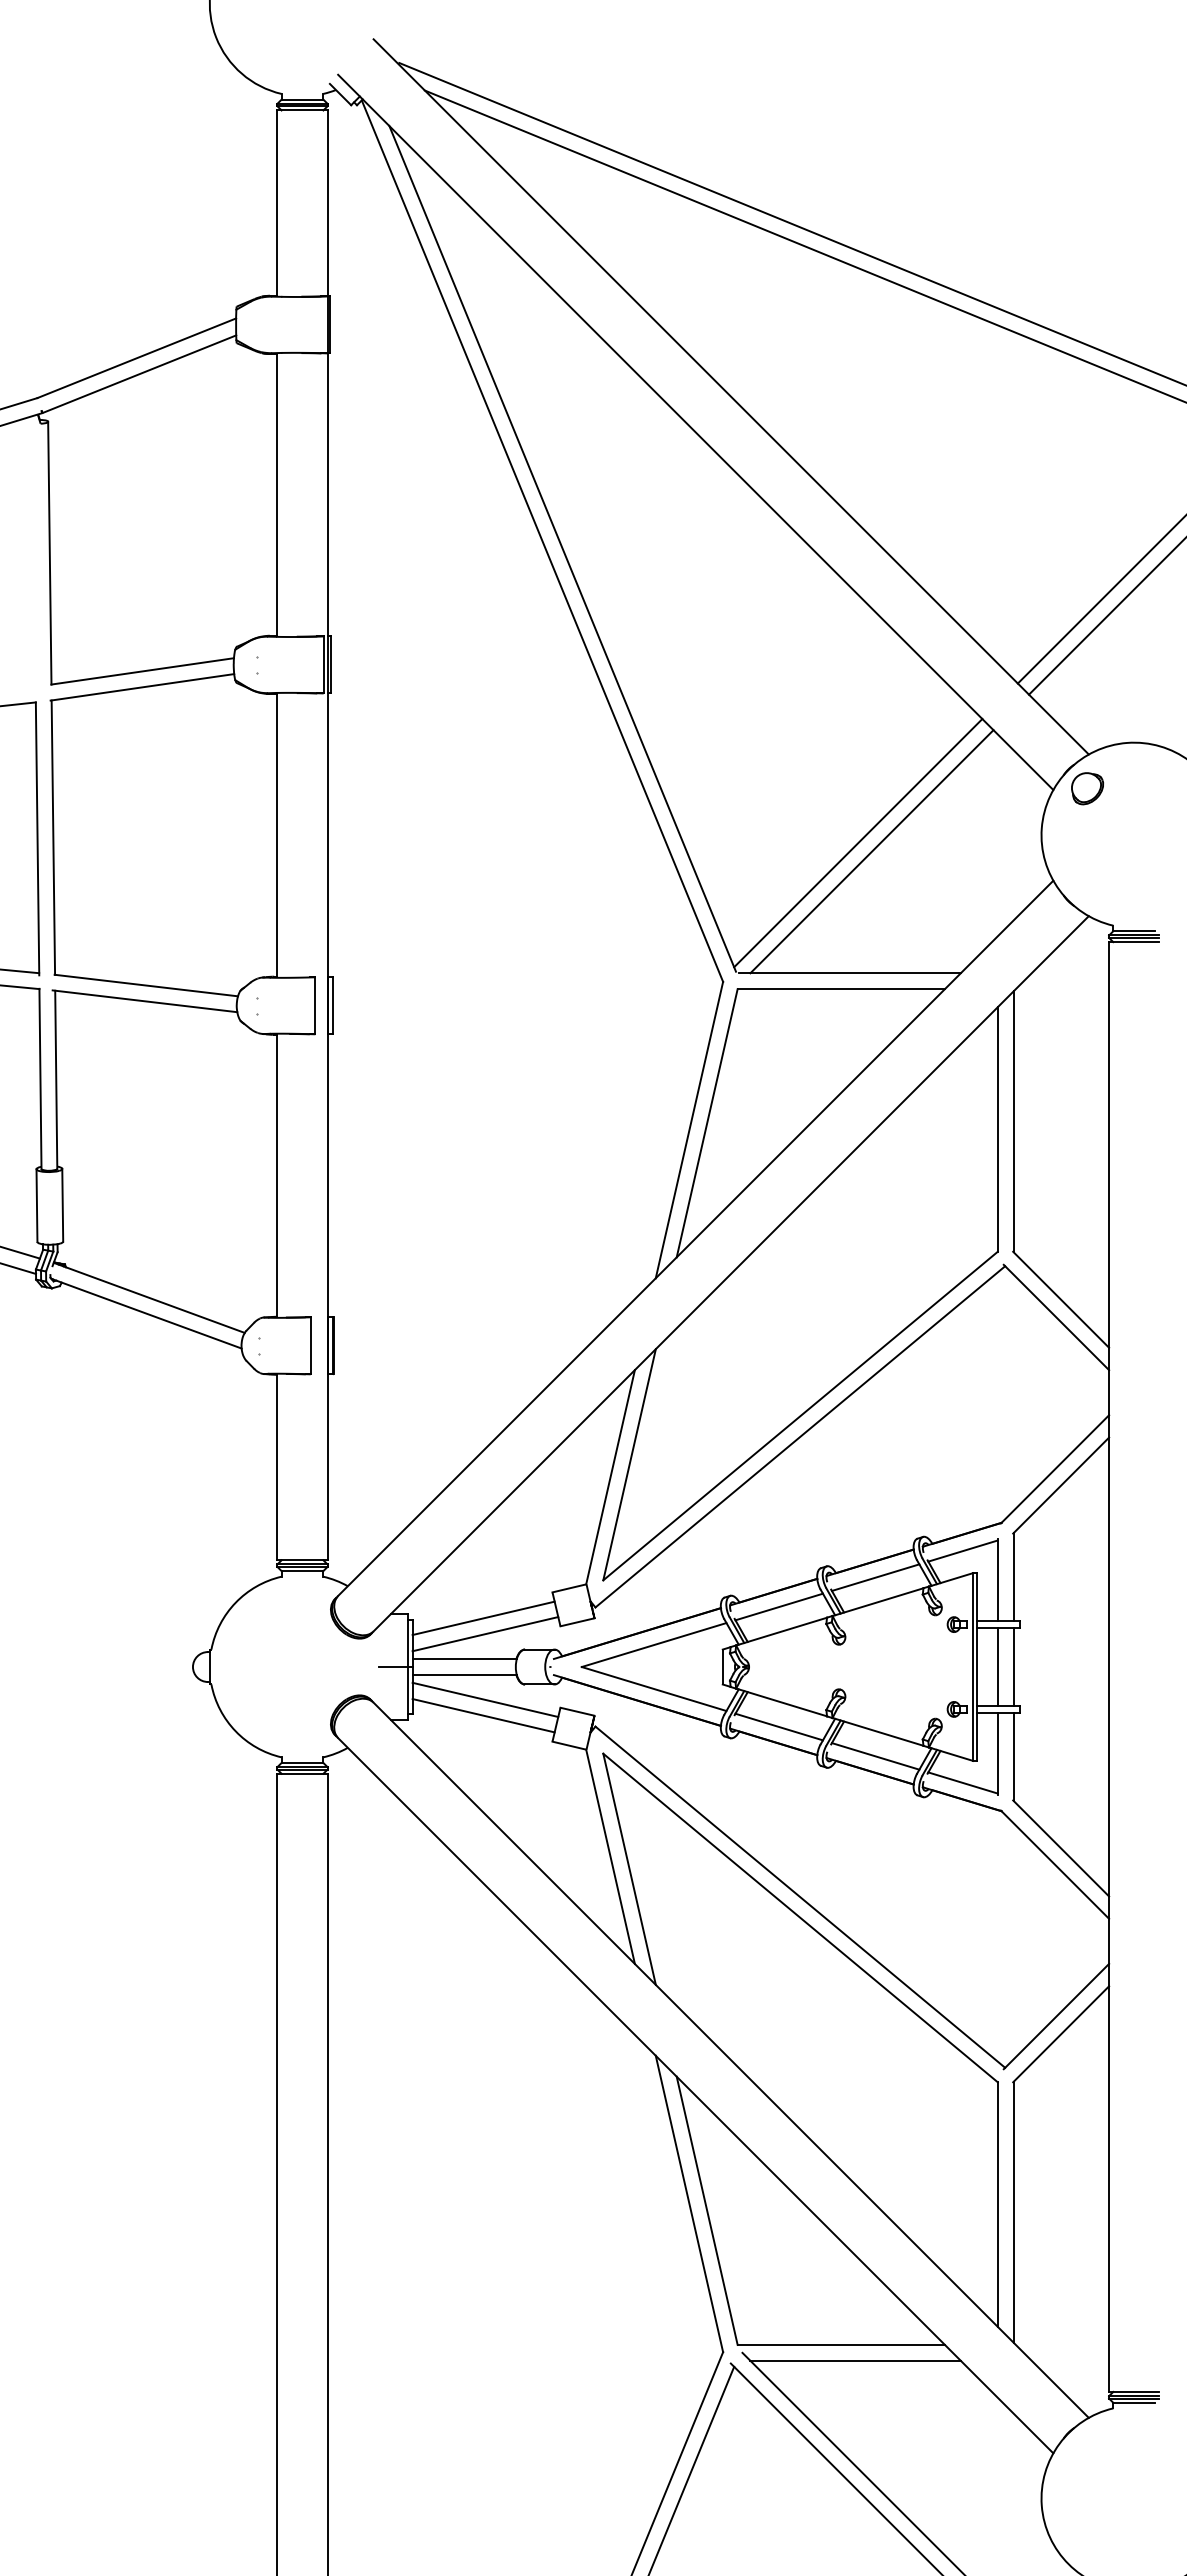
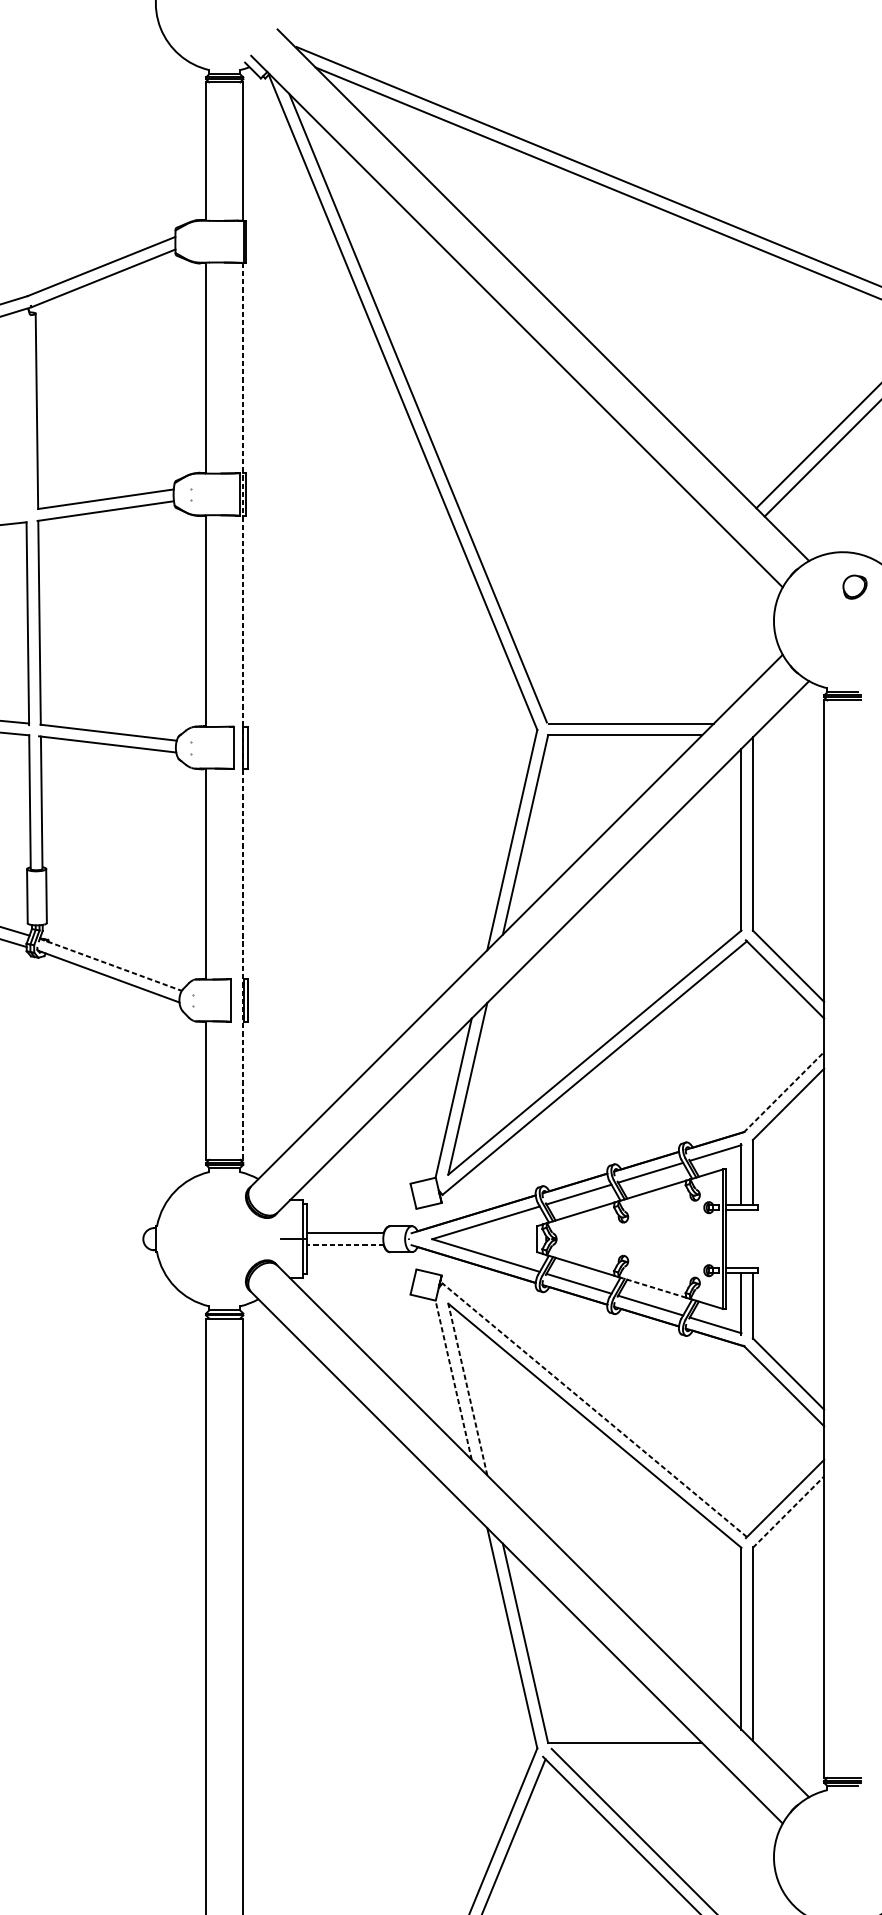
part: (1087, 788) -> (854, 587), moved
line: (858, 842) -> (637, 626), removed
line: (871, 851) -> (647, 633), removed
line: (327, 957) -> (243, 711), solid -> dashed
line: (149, 1297) -> (111, 964), solid -> dashed
line: (1055, 1469) -> (784, 1092), solid -> dashed
line: (483, 1618) -> (359, 1203), removed
line: (485, 1634) -> (360, 1215), removed
line: (997, 1666) -> (741, 1238), removed
line: (1013, 1666) -> (753, 1238), removed
line: (464, 1674) -> (345, 1244), solid -> dashed
line: (485, 1699) -> (360, 1263), removed
line: (483, 1715) -> (359, 1275), removed
line: (878, 1732) -> (652, 1287), solid -> dashed
line: (610, 1856) -> (453, 1380), solid -> dashed
line: (629, 1869) -> (467, 1389), solid -> dashed
line: (800, 1897) -> (594, 1410), solid -> dashed
line: (1061, 2034) -> (788, 1512), solid -> dashed
line: (855, 2360) -> (635, 1754), removed

